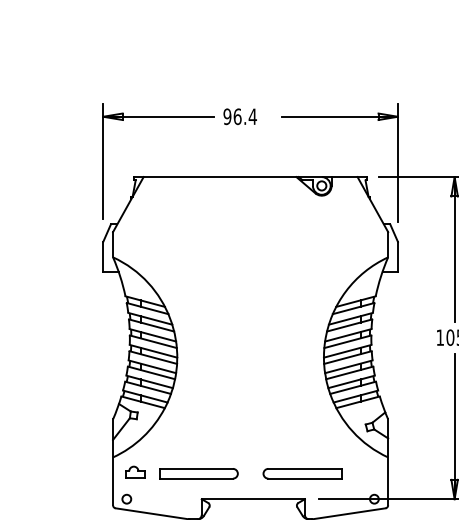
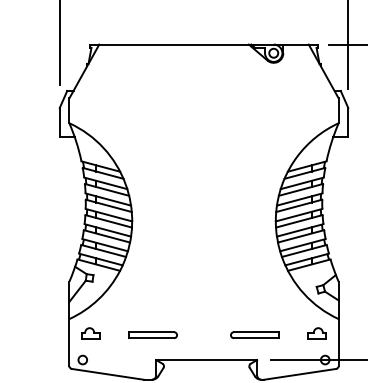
part: (365, 471) -> (316, 332), added
part: (198, 473) -> (152, 334), size x0.62
part: (302, 473) -> (254, 334), size x0.62

